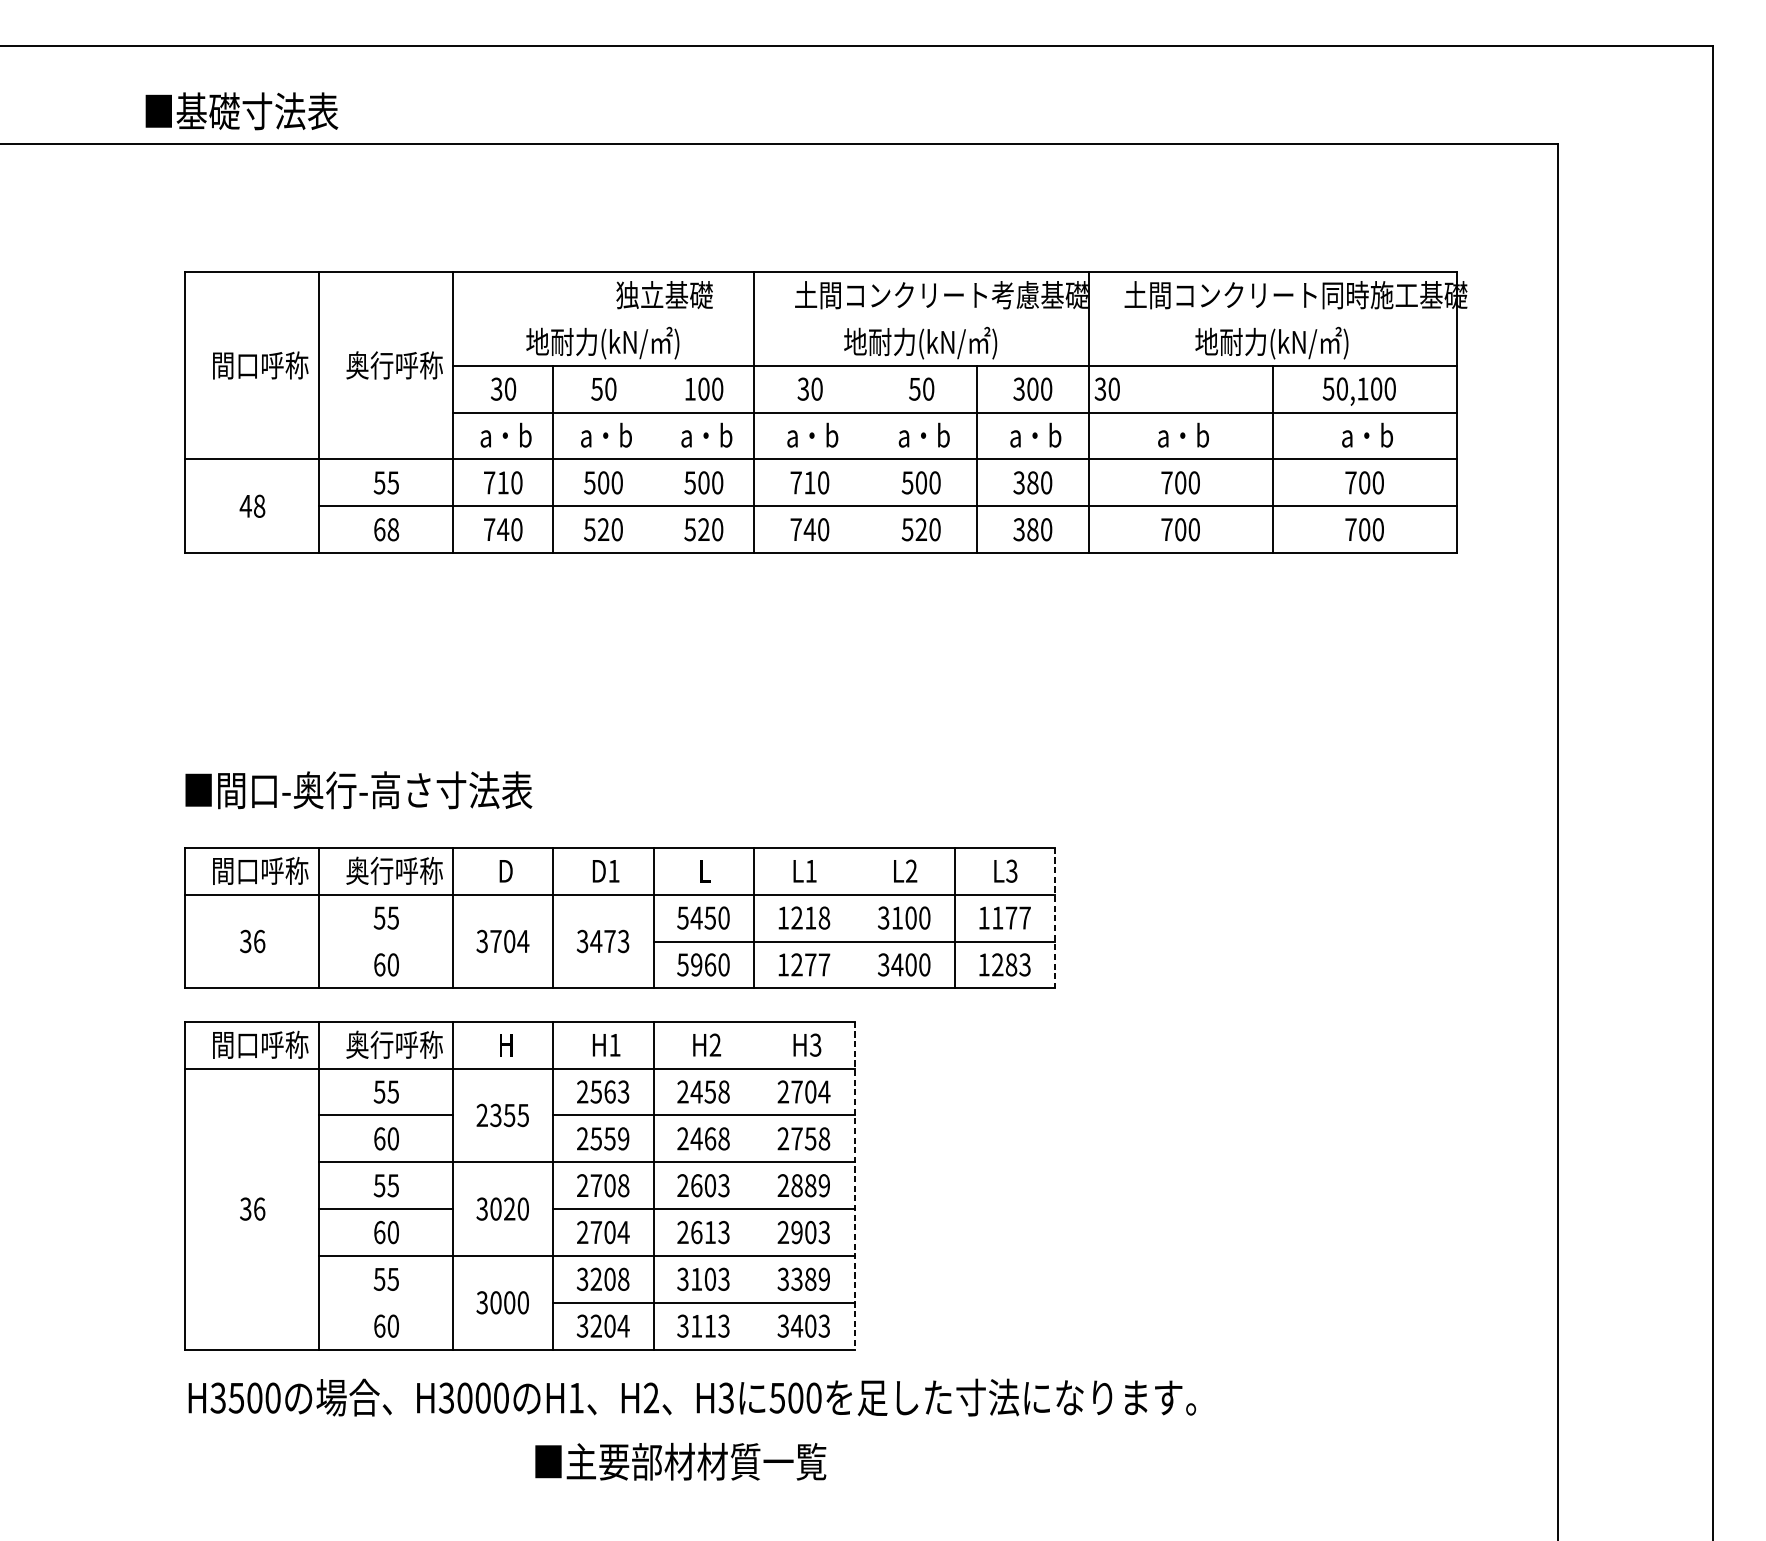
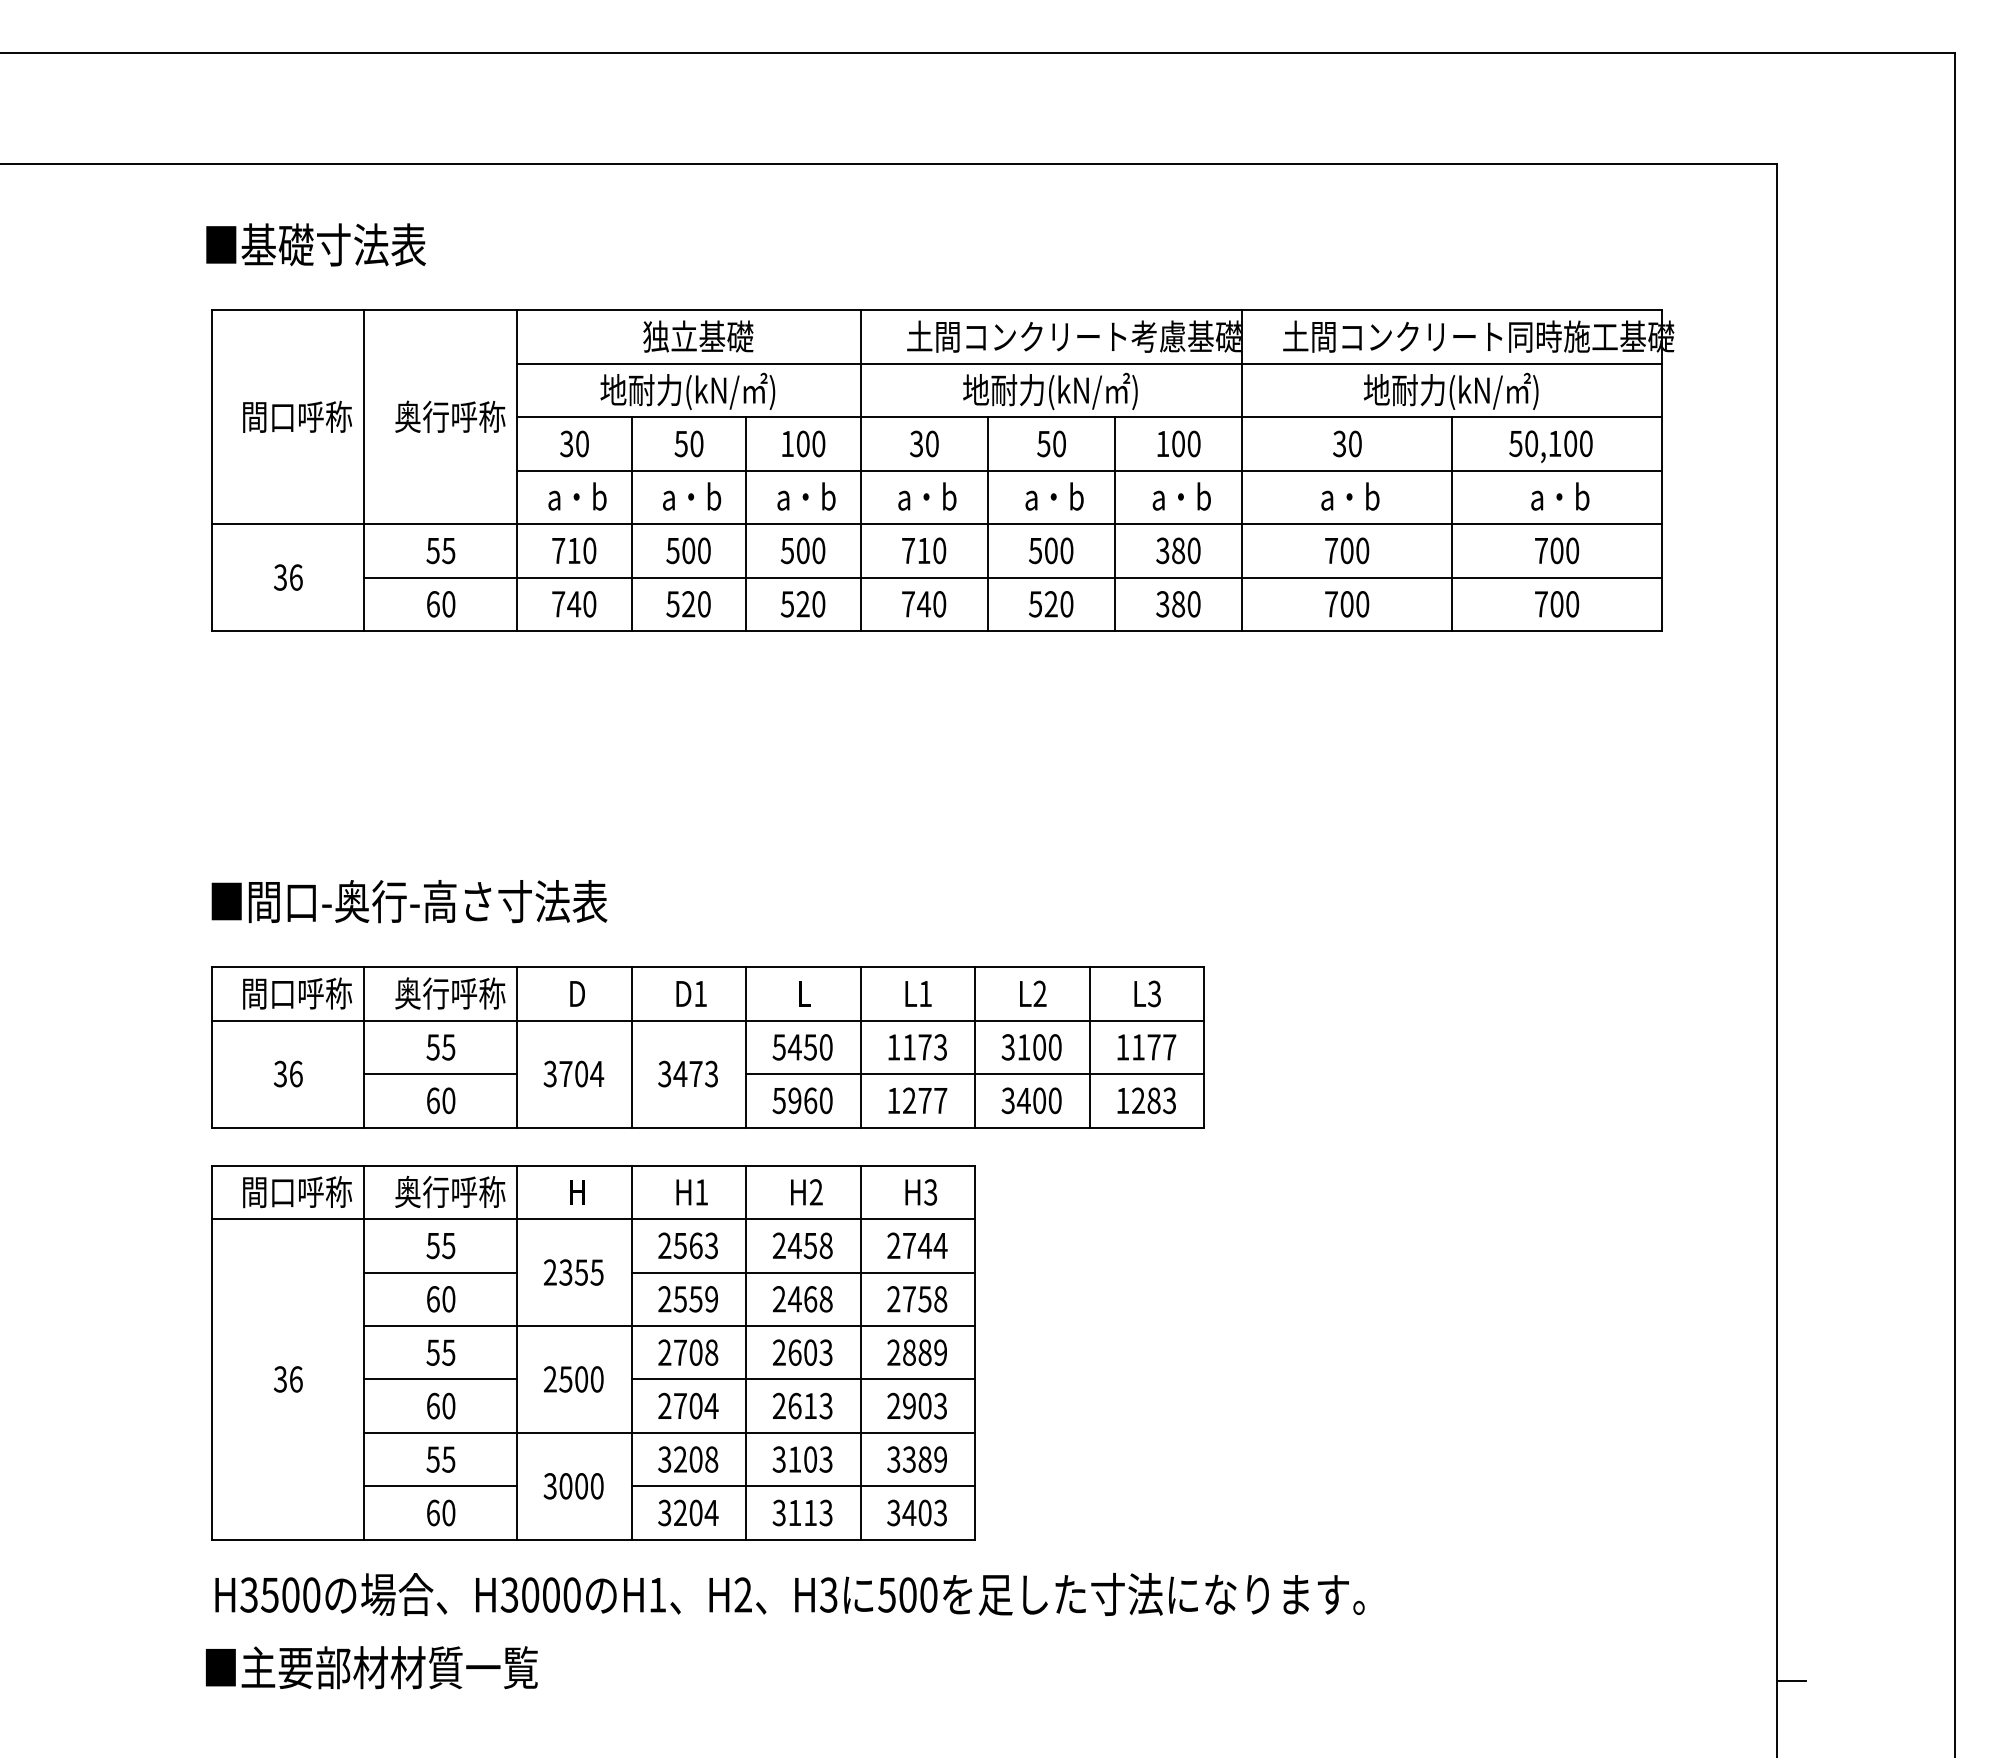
text: (241, 110) -> (315, 244), moved
text: (664, 294) -> (698, 336), moved
line: (954, 318) -> (1089, 363), added
text: (1018, 388) -> (1162, 443), 300 -> 100
text: (1107, 388) -> (1347, 443), moved
line: (654, 459) -> (746, 524), added
line: (865, 459) -> (987, 524), added
text: (251, 506) -> (287, 577), 48 -> 36
text: (393, 529) -> (448, 604), 68 -> 60
text: (811, 918) -> (925, 1047), 1218 -> 1173
line: (854, 918) -> (975, 1047), added
line: (1055, 918) -> (1204, 1047), dashed -> solid
line: (386, 941) -> (440, 1074), added
text: (811, 1091) -> (925, 1245), 2704 -> 2744
line: (754, 1185) -> (860, 1352), added
line: (854, 1186) -> (975, 1353), dashed -> solid
text: (495, 1209) -> (565, 1379), 3020 -> 2500
line: (386, 1302) -> (440, 1486), added
text: (680, 1461) -> (371, 1667), moved
line: (1570, 1473) -> (1791, 1681), added

